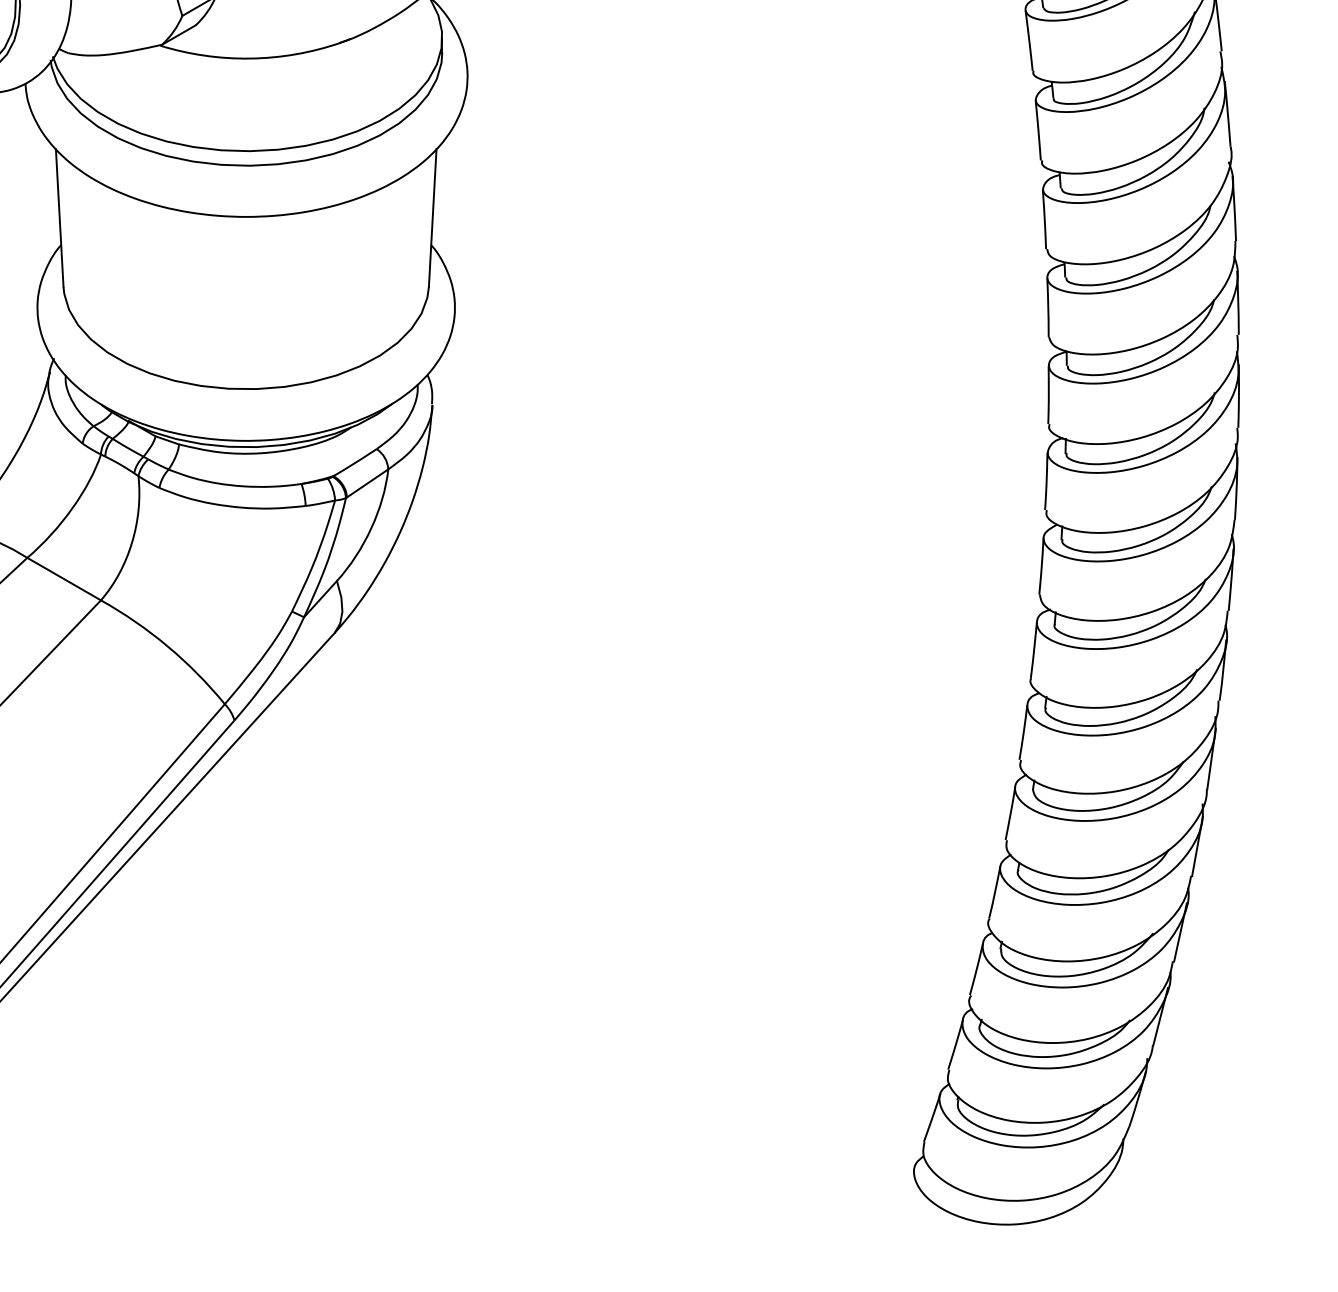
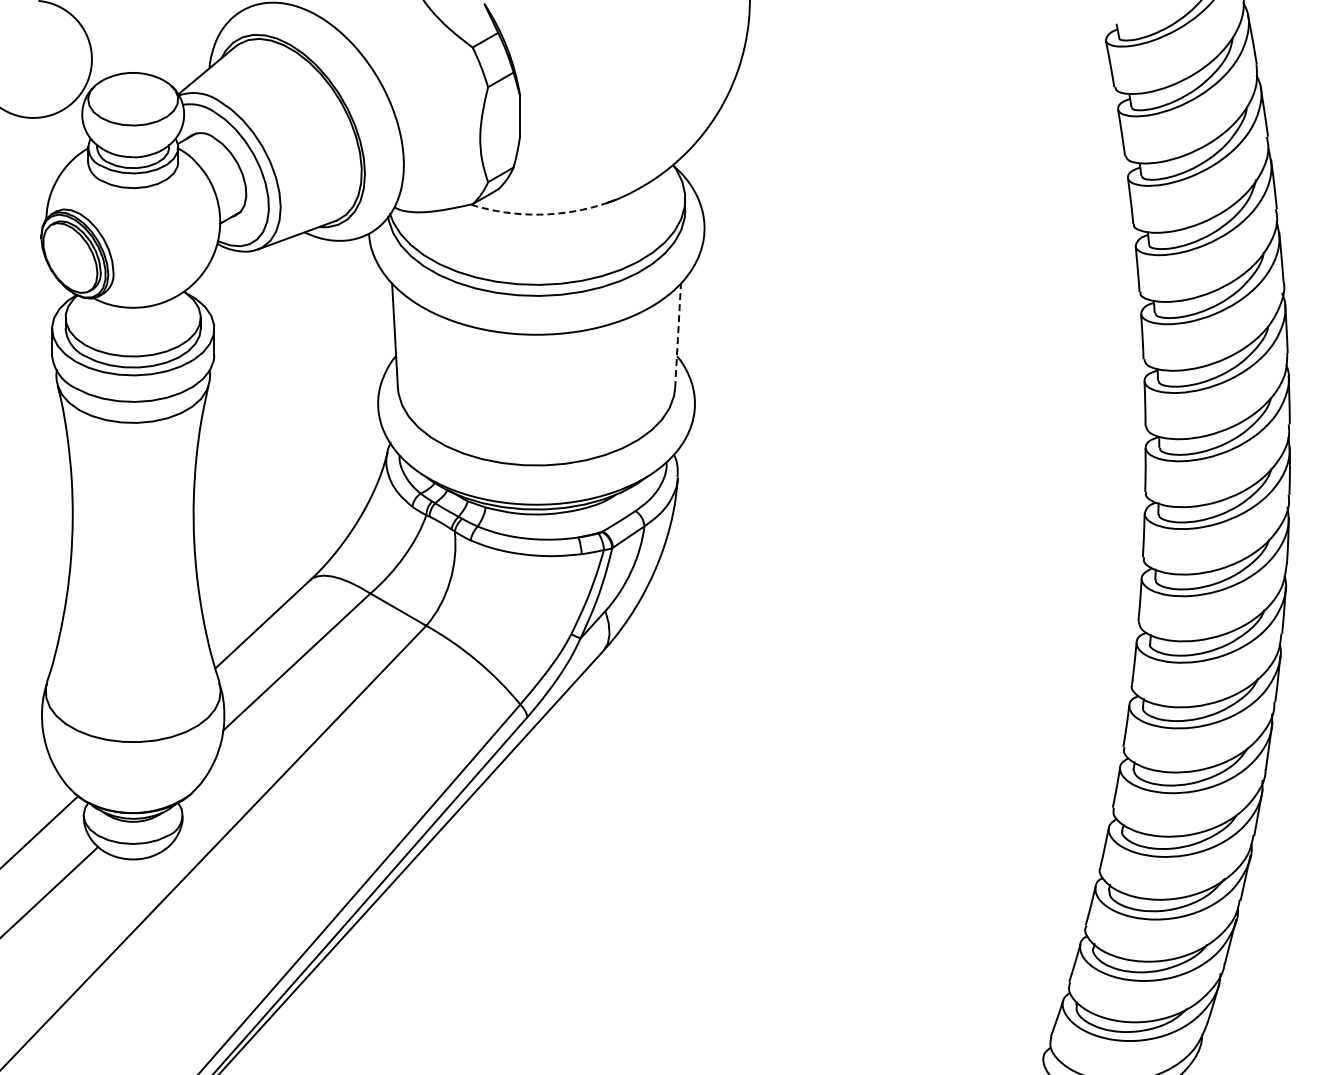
arc: (250, 58) -> (539, 214), solid -> dashed
line: (433, 217) -> (678, 335), solid -> dashed

